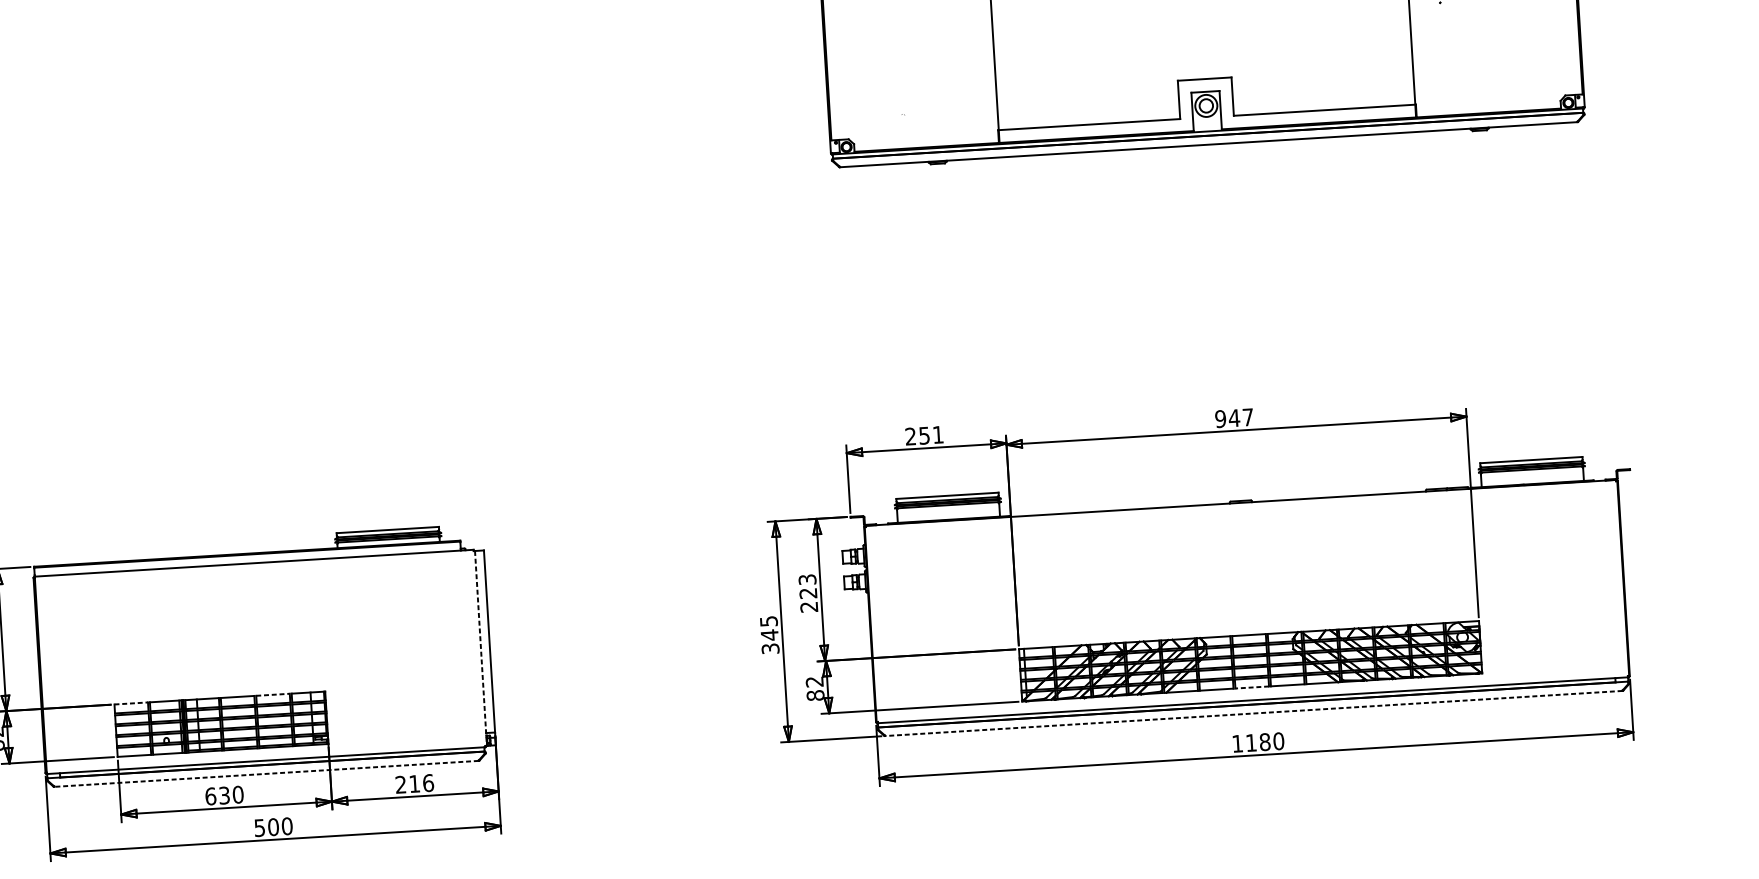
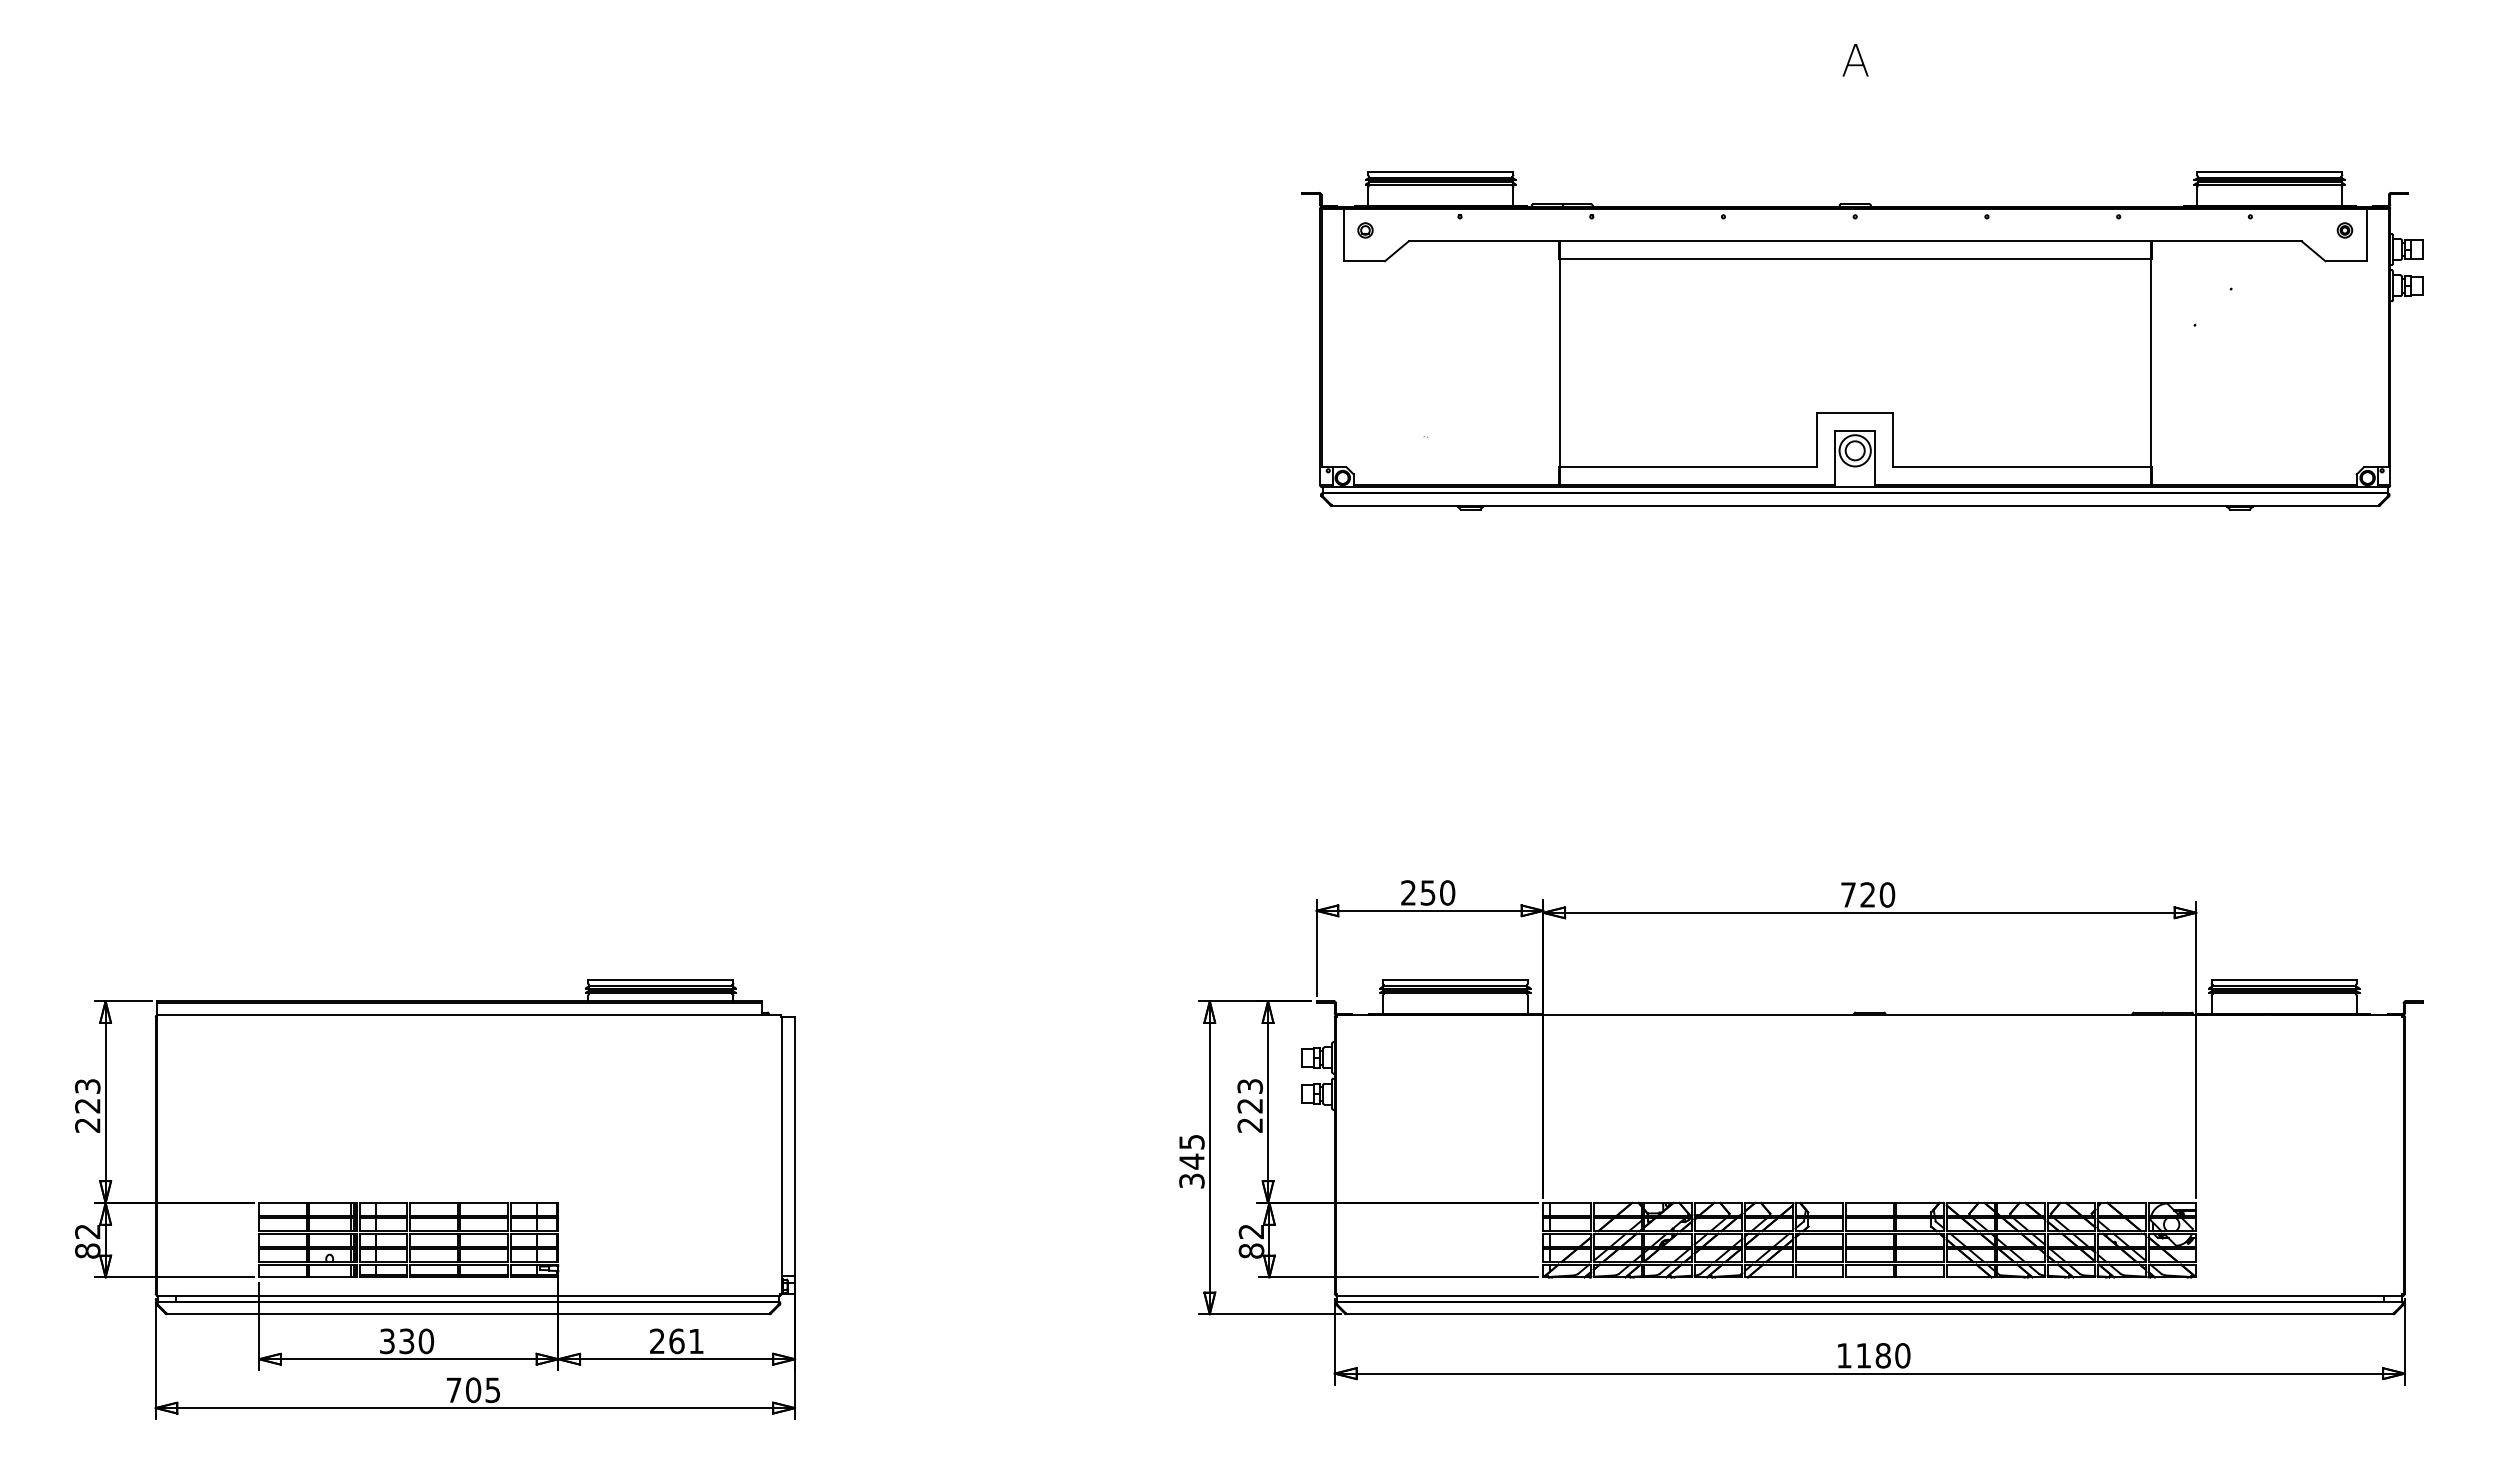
text: (1234, 417) -> (1867, 894), 947 -> 720
text: (938, 434) -> (1447, 892), 251 -> 250
line: (481, 648) -> (782, 1155), dashed -> solid
line: (1252, 687) -> (1869, 1277), dashed -> solid
line: (273, 695) -> (484, 1203), dashed -> solid
line: (130, 703) -> (282, 1203), dashed -> solid
line: (1253, 713) -> (1869, 1314), dashed -> solid
line: (266, 774) -> (467, 1314), dashed -> solid
text: (421, 783) -> (686, 1341), 216 -> 261
text: (210, 796) -> (387, 1341), 630 -> 330
text: (273, 827) -> (473, 1390), 500 -> 705

